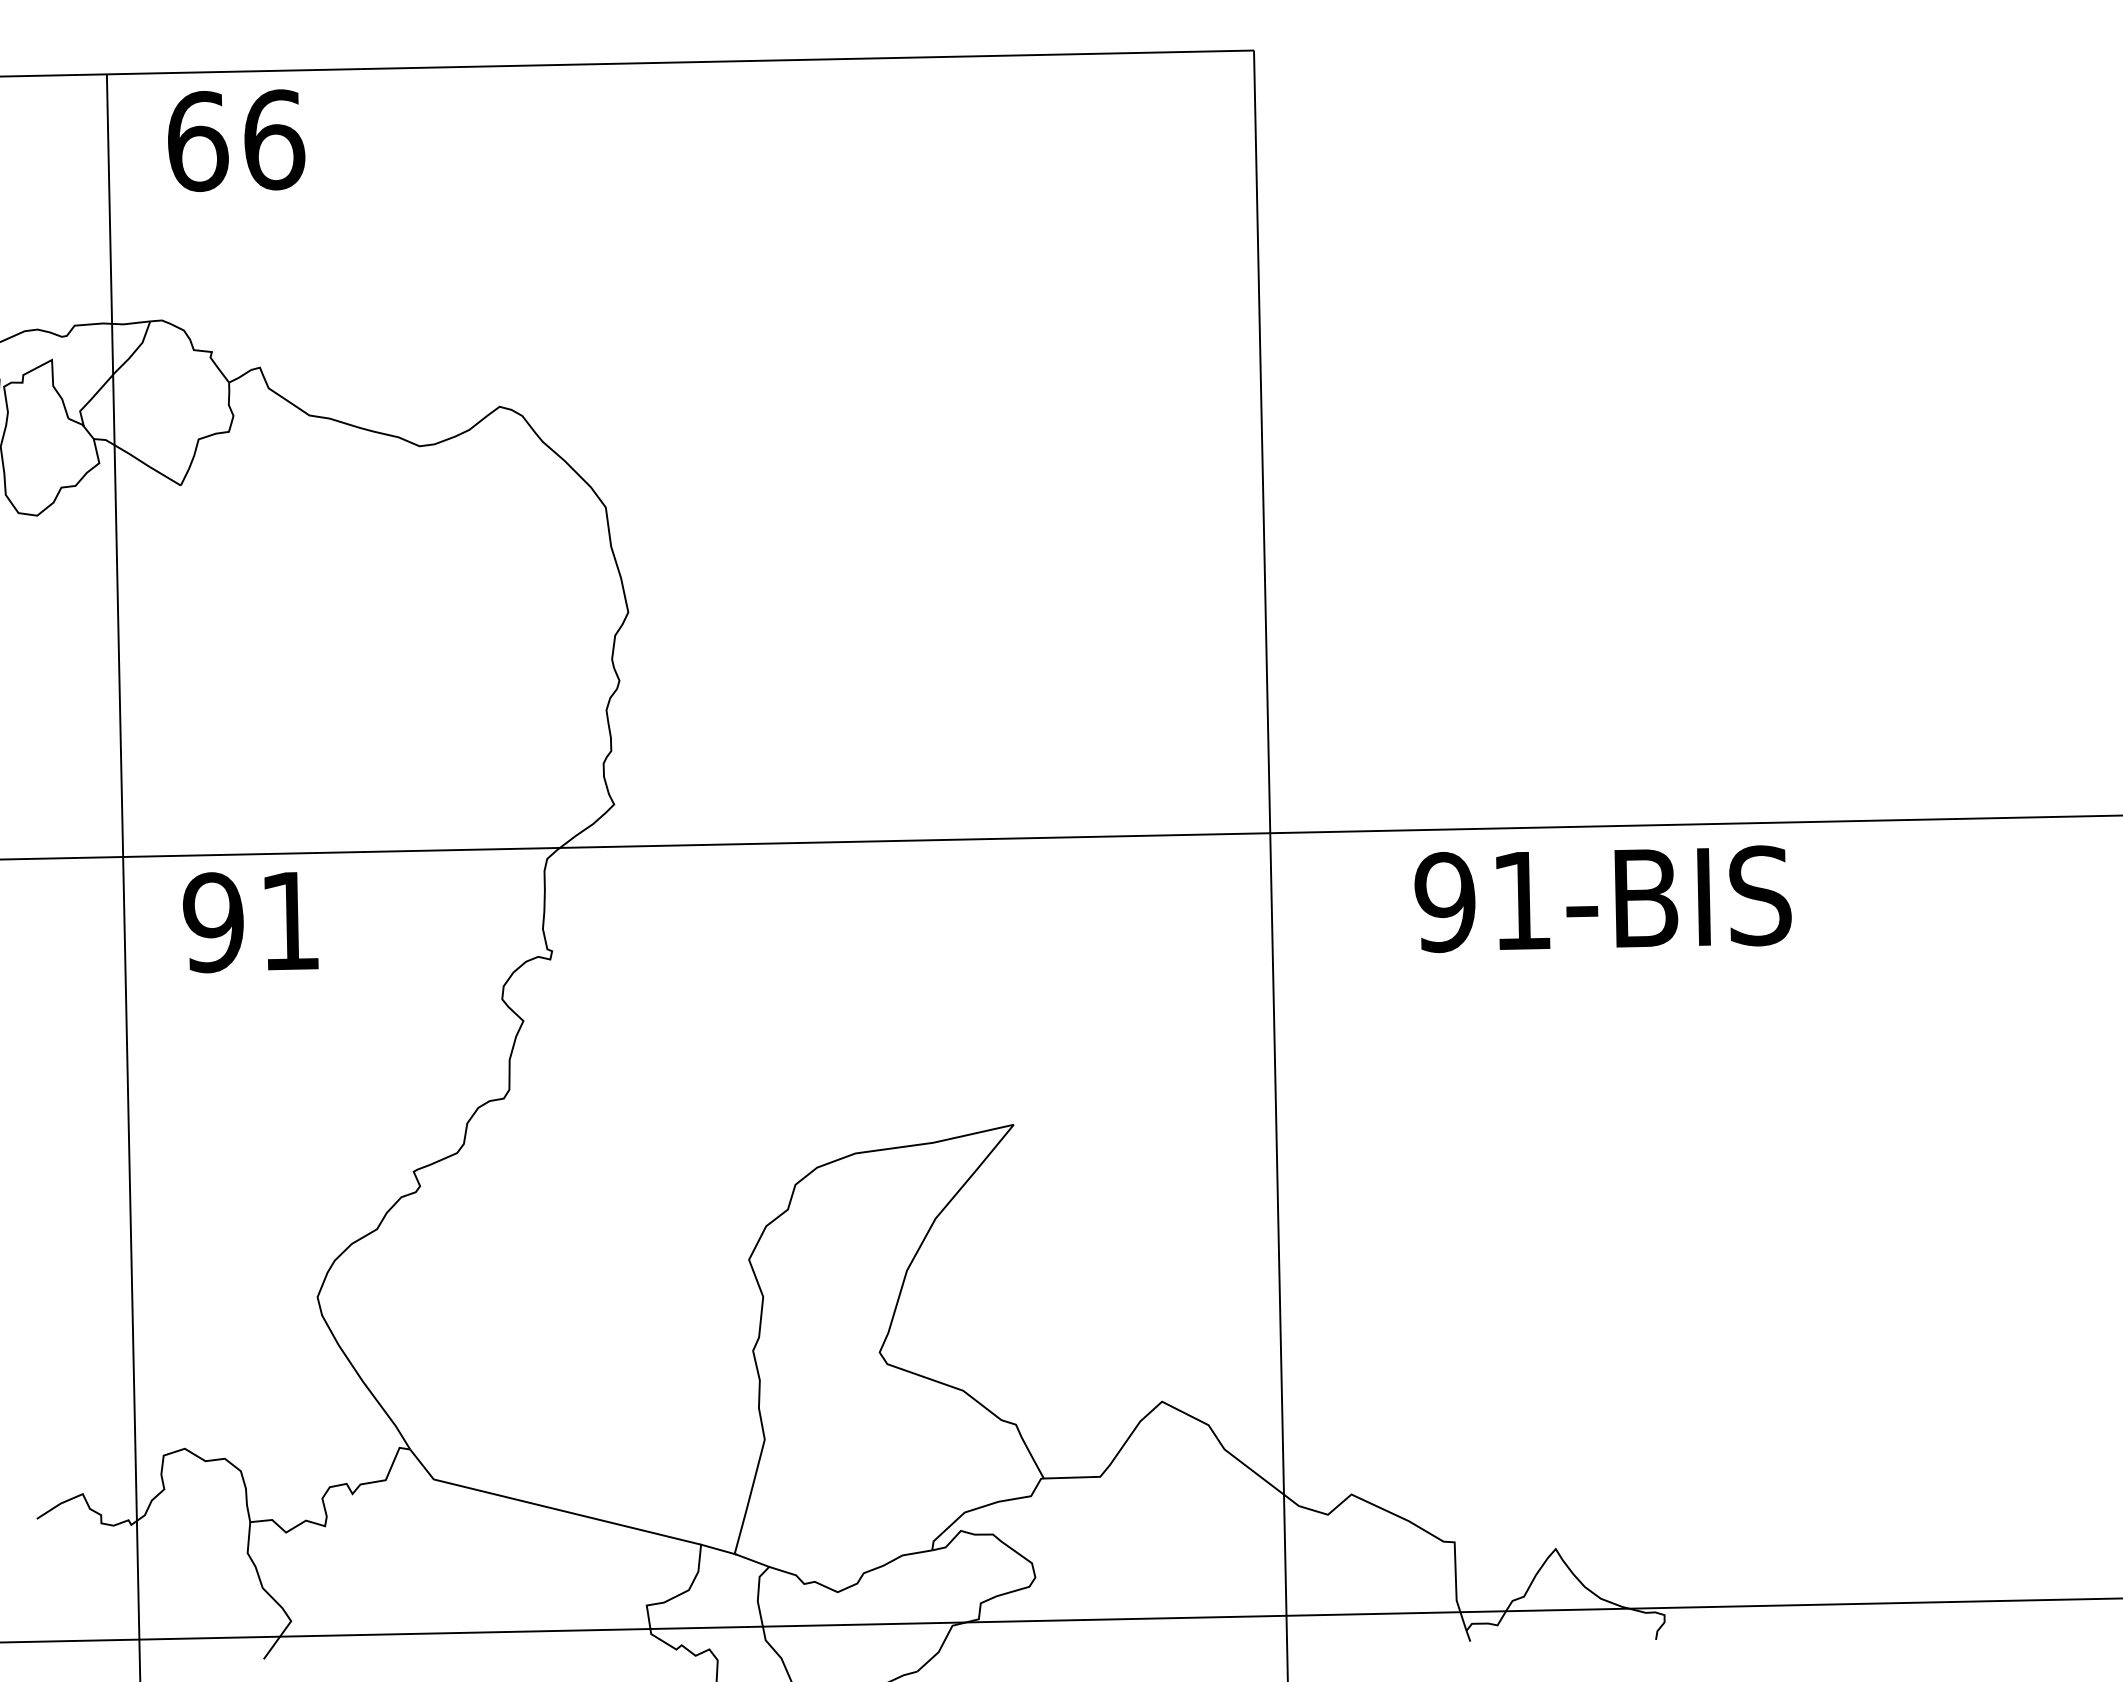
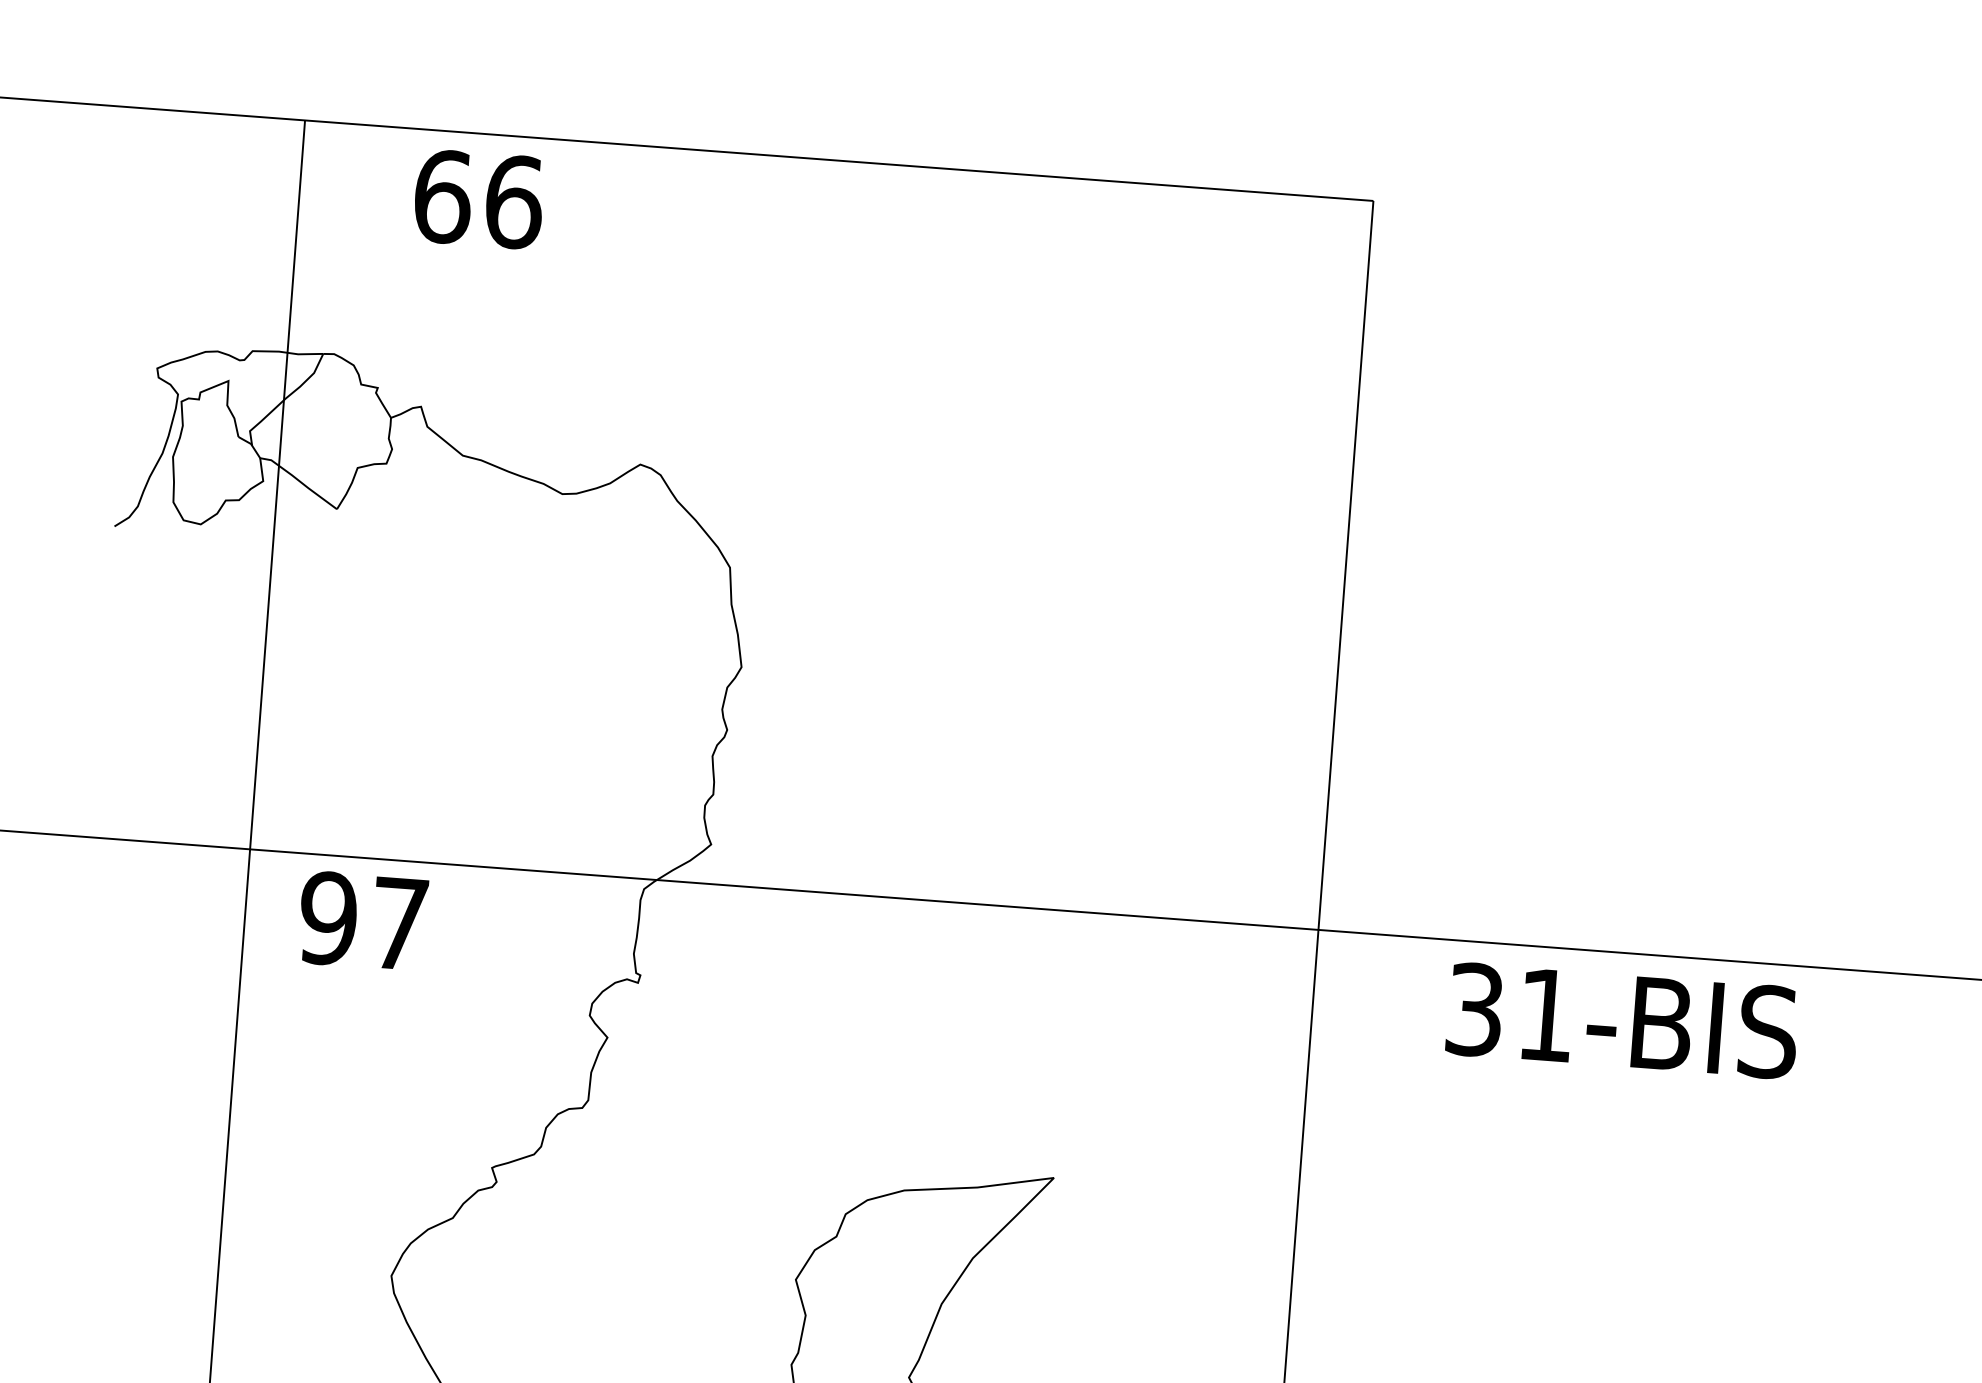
text: (236, 140) -> (479, 199), moved
text: (1444, 902) -> (1474, 1009), 91-BIS -> 31-BIS
text: (289, 920) -> (399, 923), 91 -> 97

